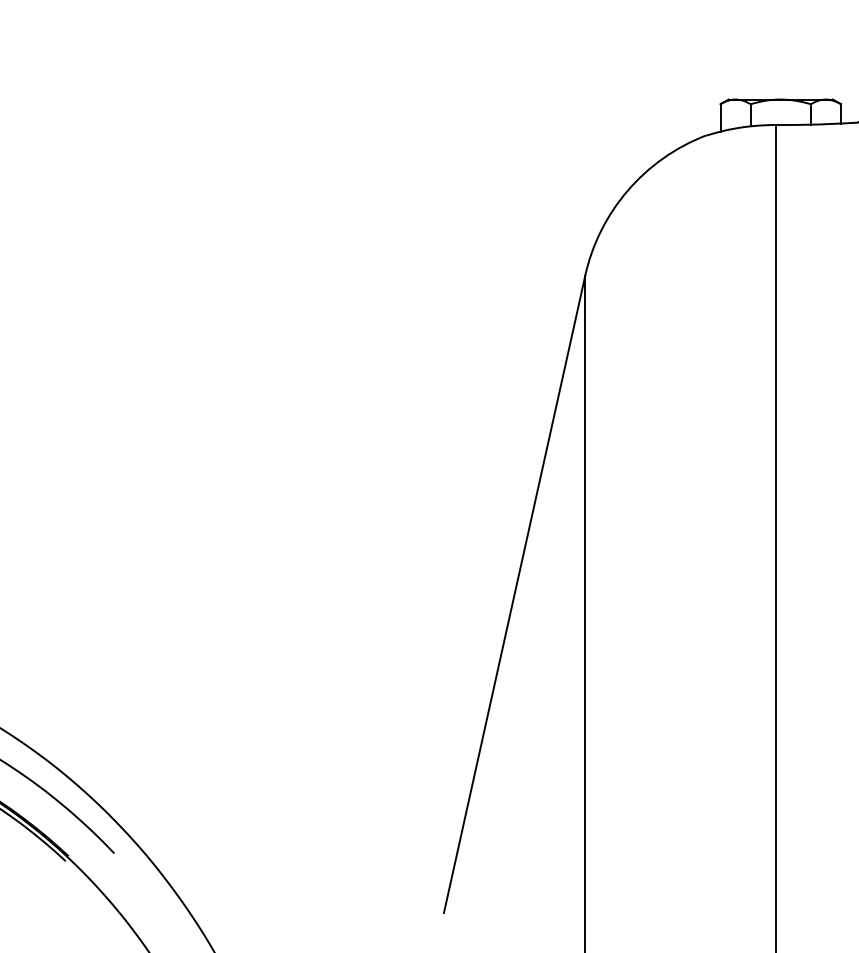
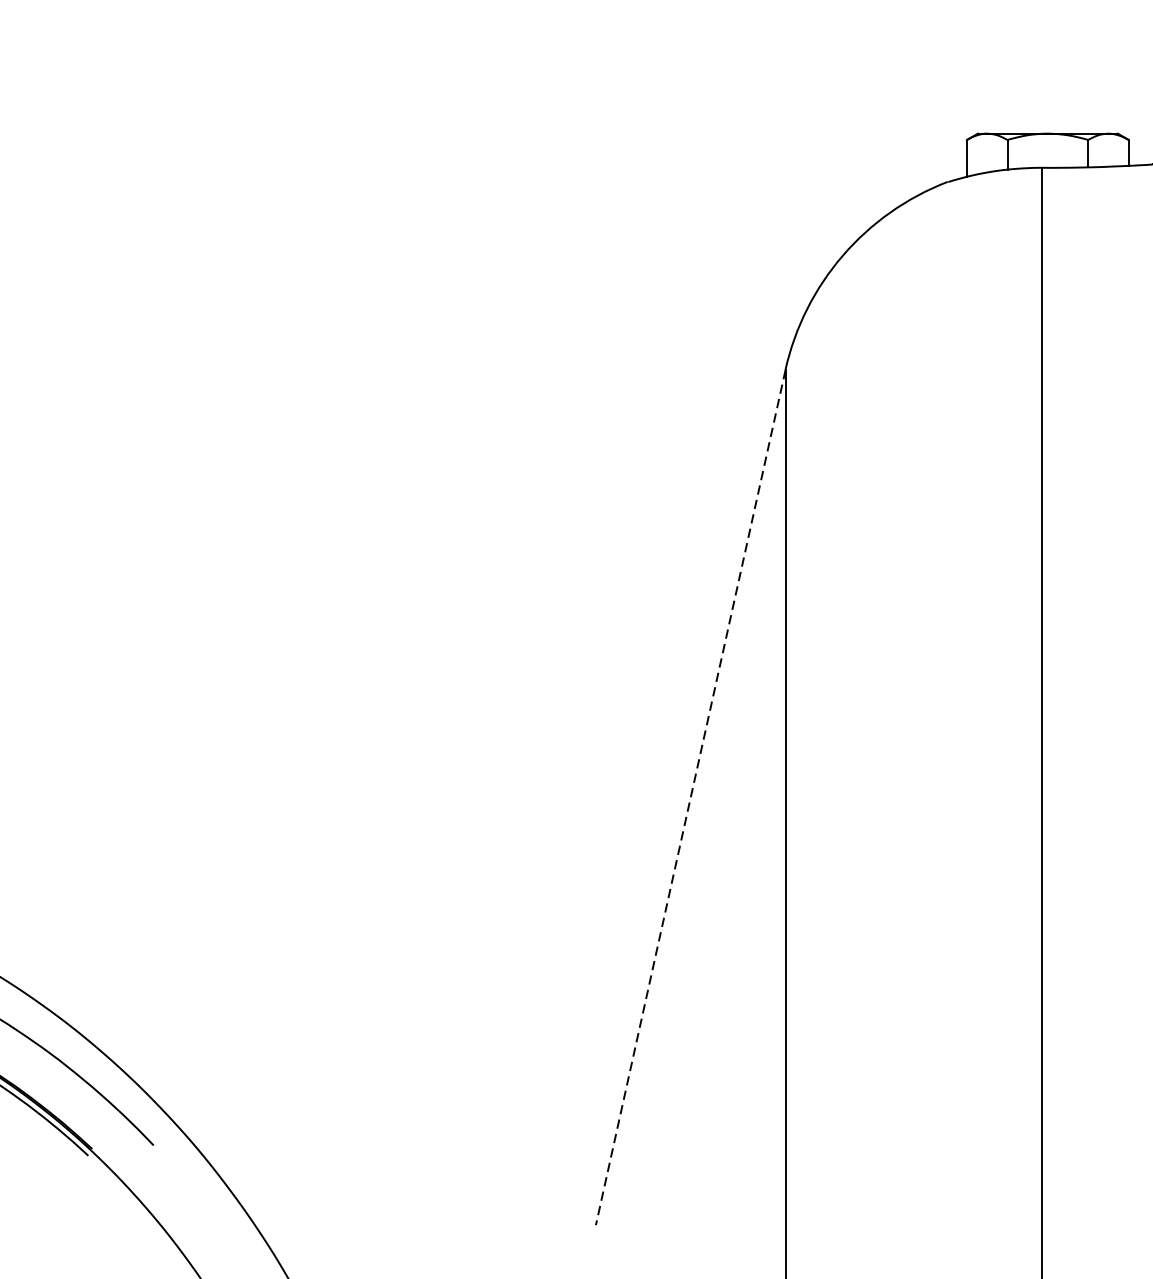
line: (514, 594) -> (690, 797), solid -> dashed

